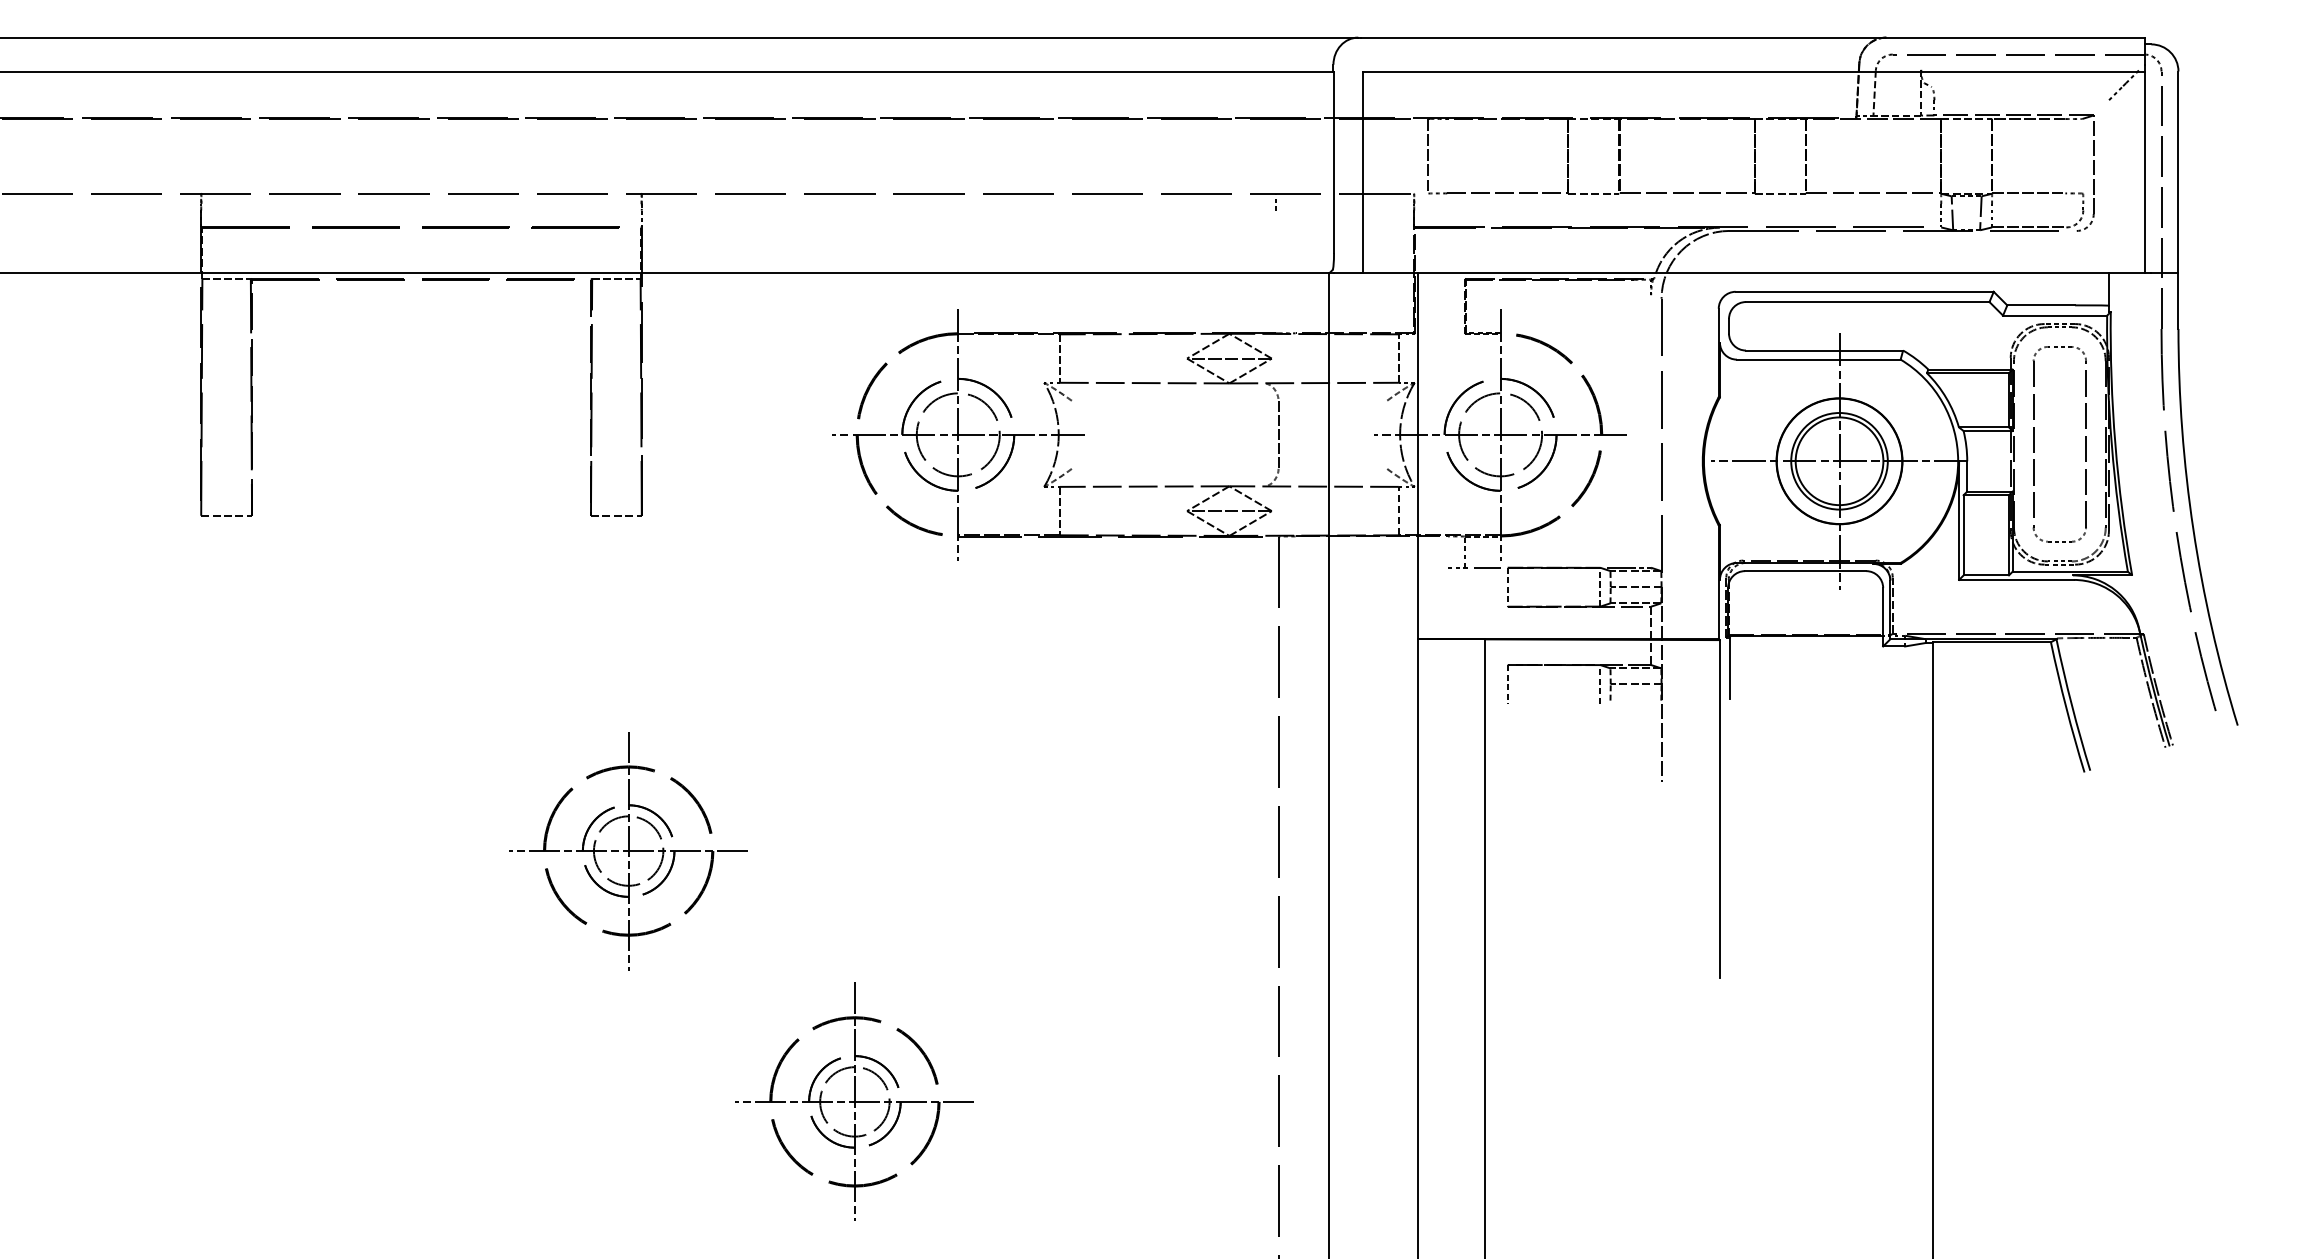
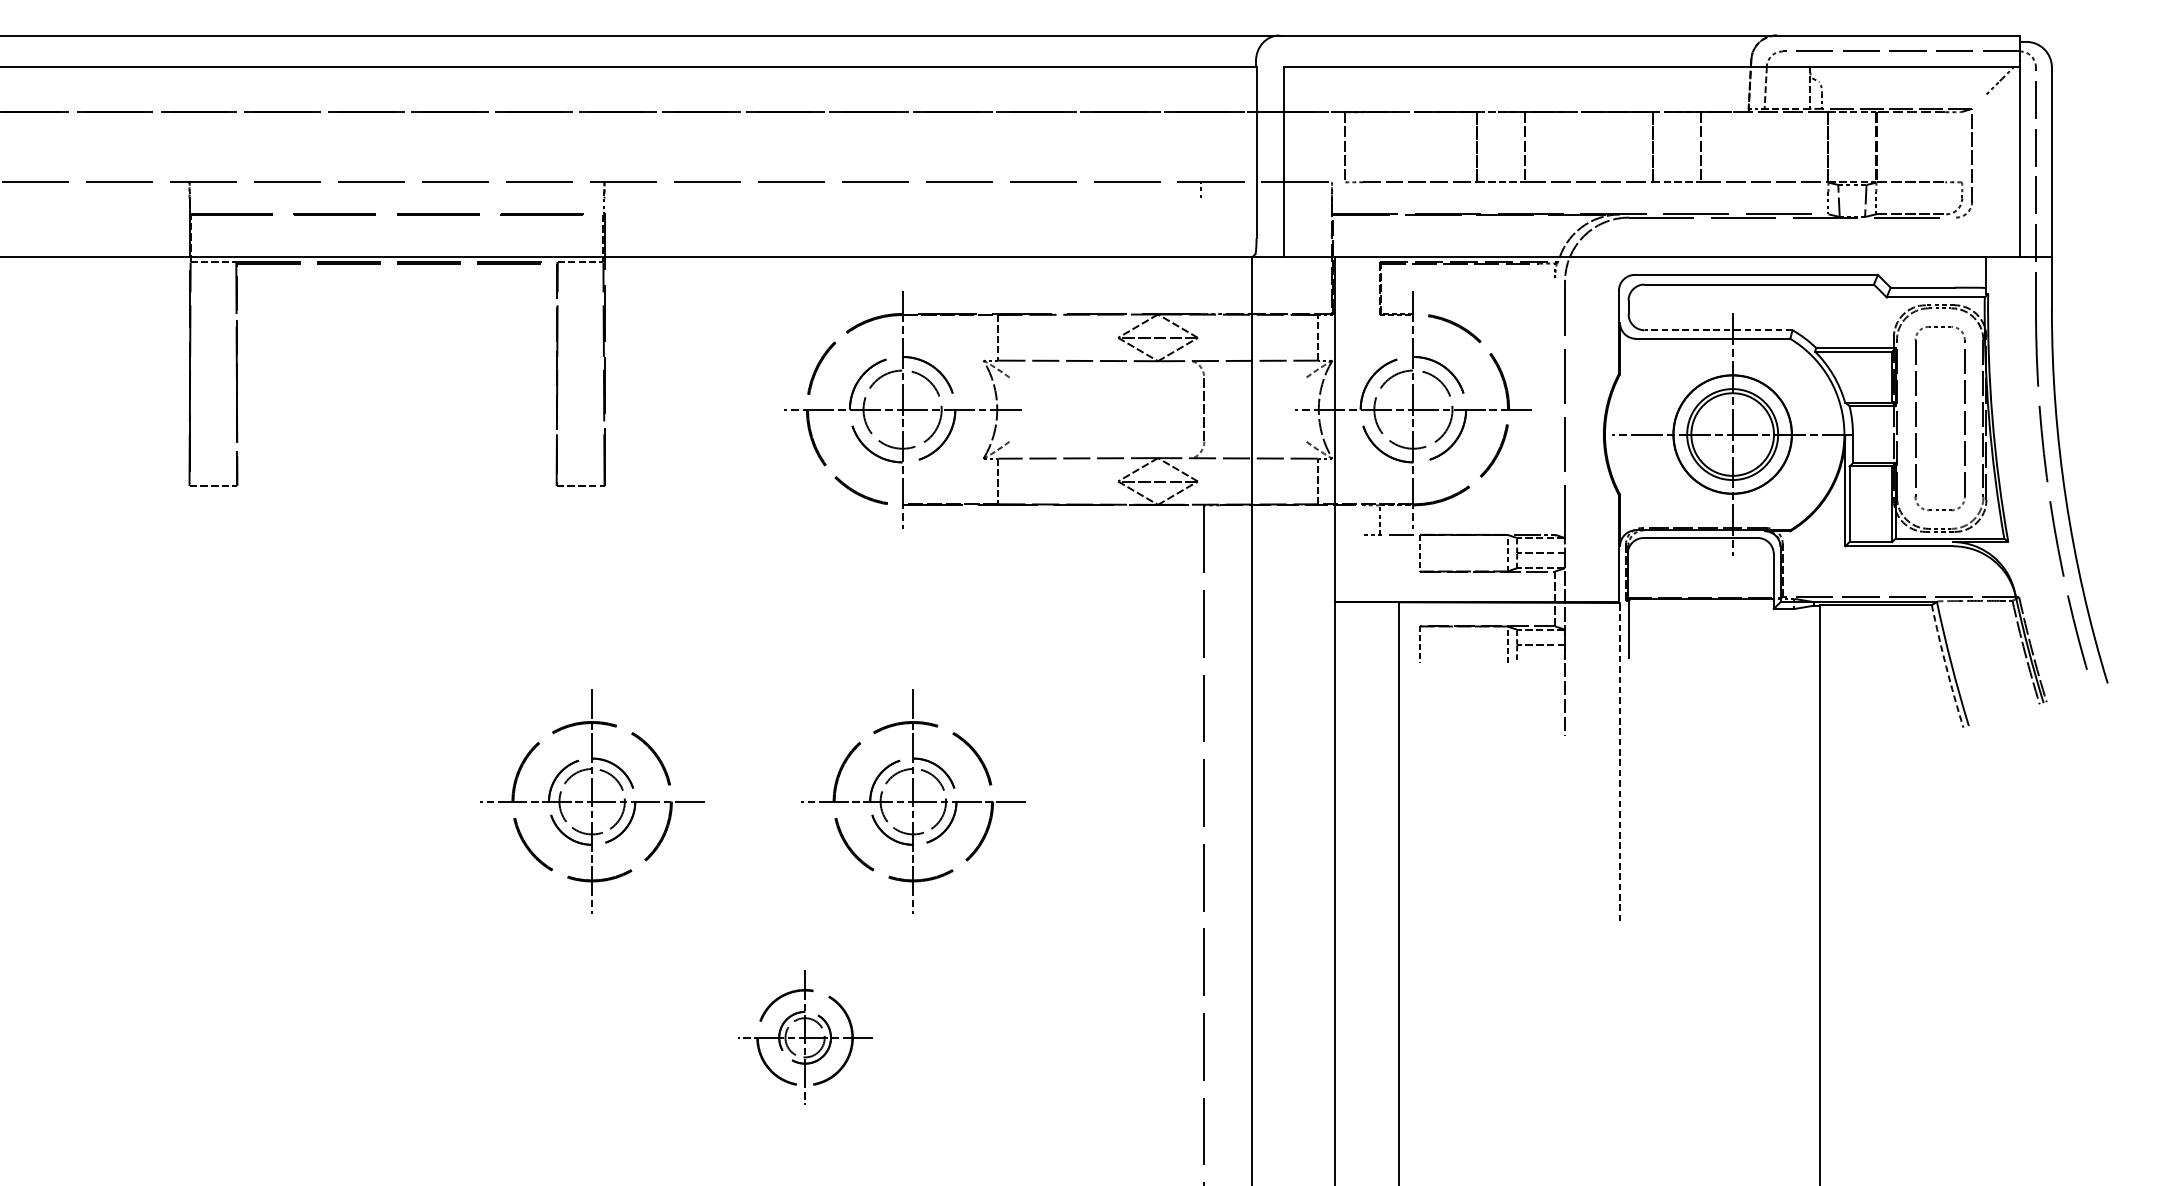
line: (1824, 350) -> (1718, 330), solid -> dashed
arc: (2066, 707) -> (1946, 666), solid -> dashed
line: (1719, 808) -> (1619, 761), solid -> dashed
part: (969, 851) -> (913, 802), added
part: (854, 1101) -> (804, 1037), size x0.6

